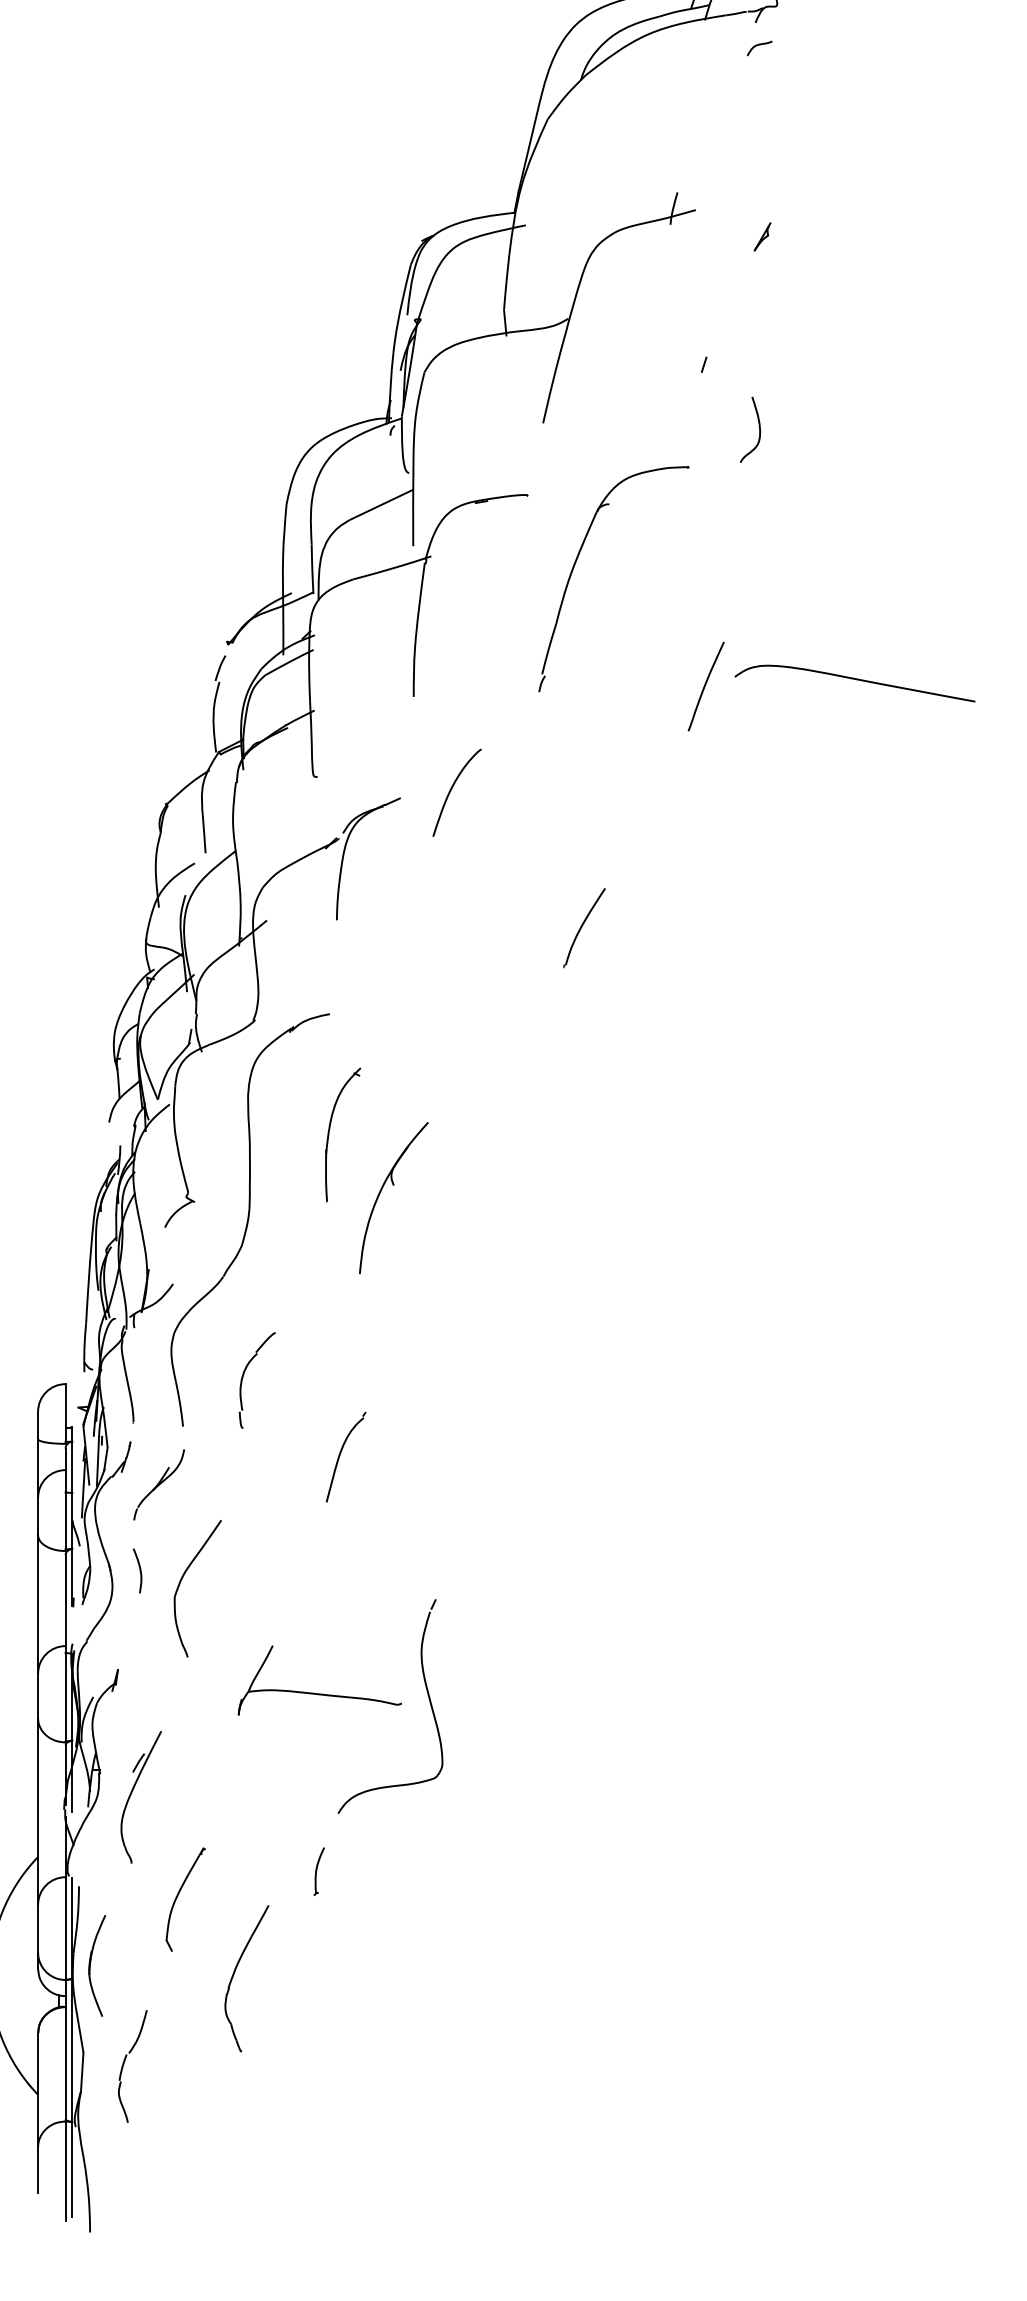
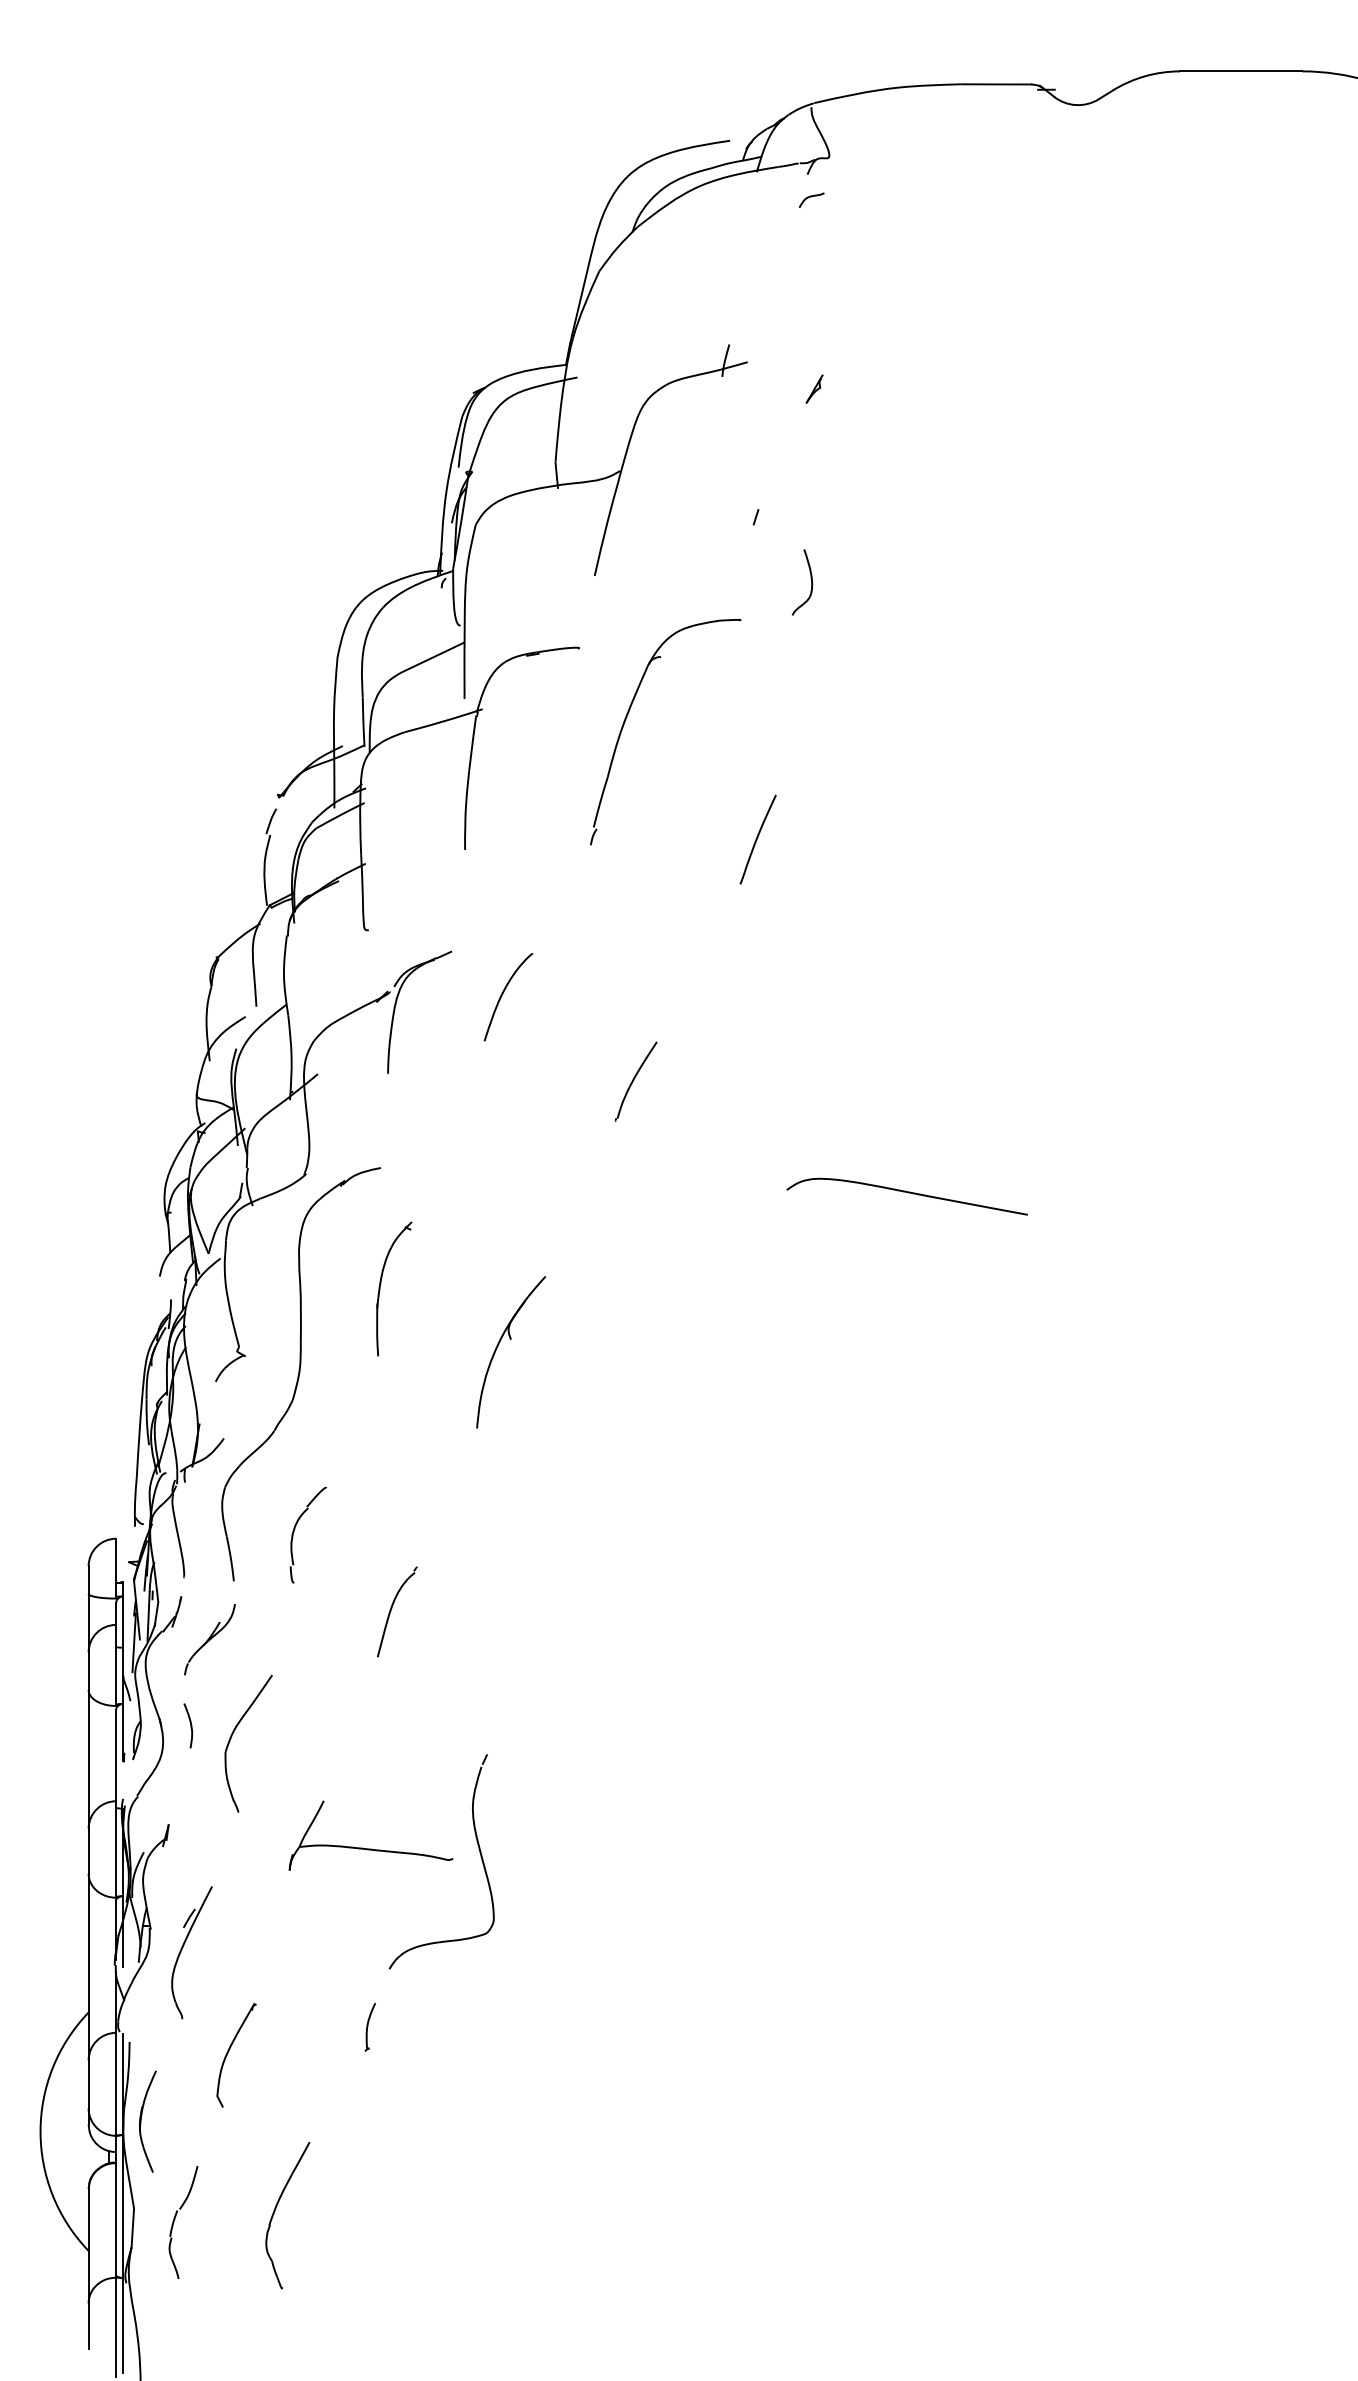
curve: (856, 680) -> (908, 1193), moved
curve: (452, 790) -> (503, 994), moved
part: (393, 1185) -> (510, 1339), moved
part: (234, 1974) -> (275, 2211), moved

